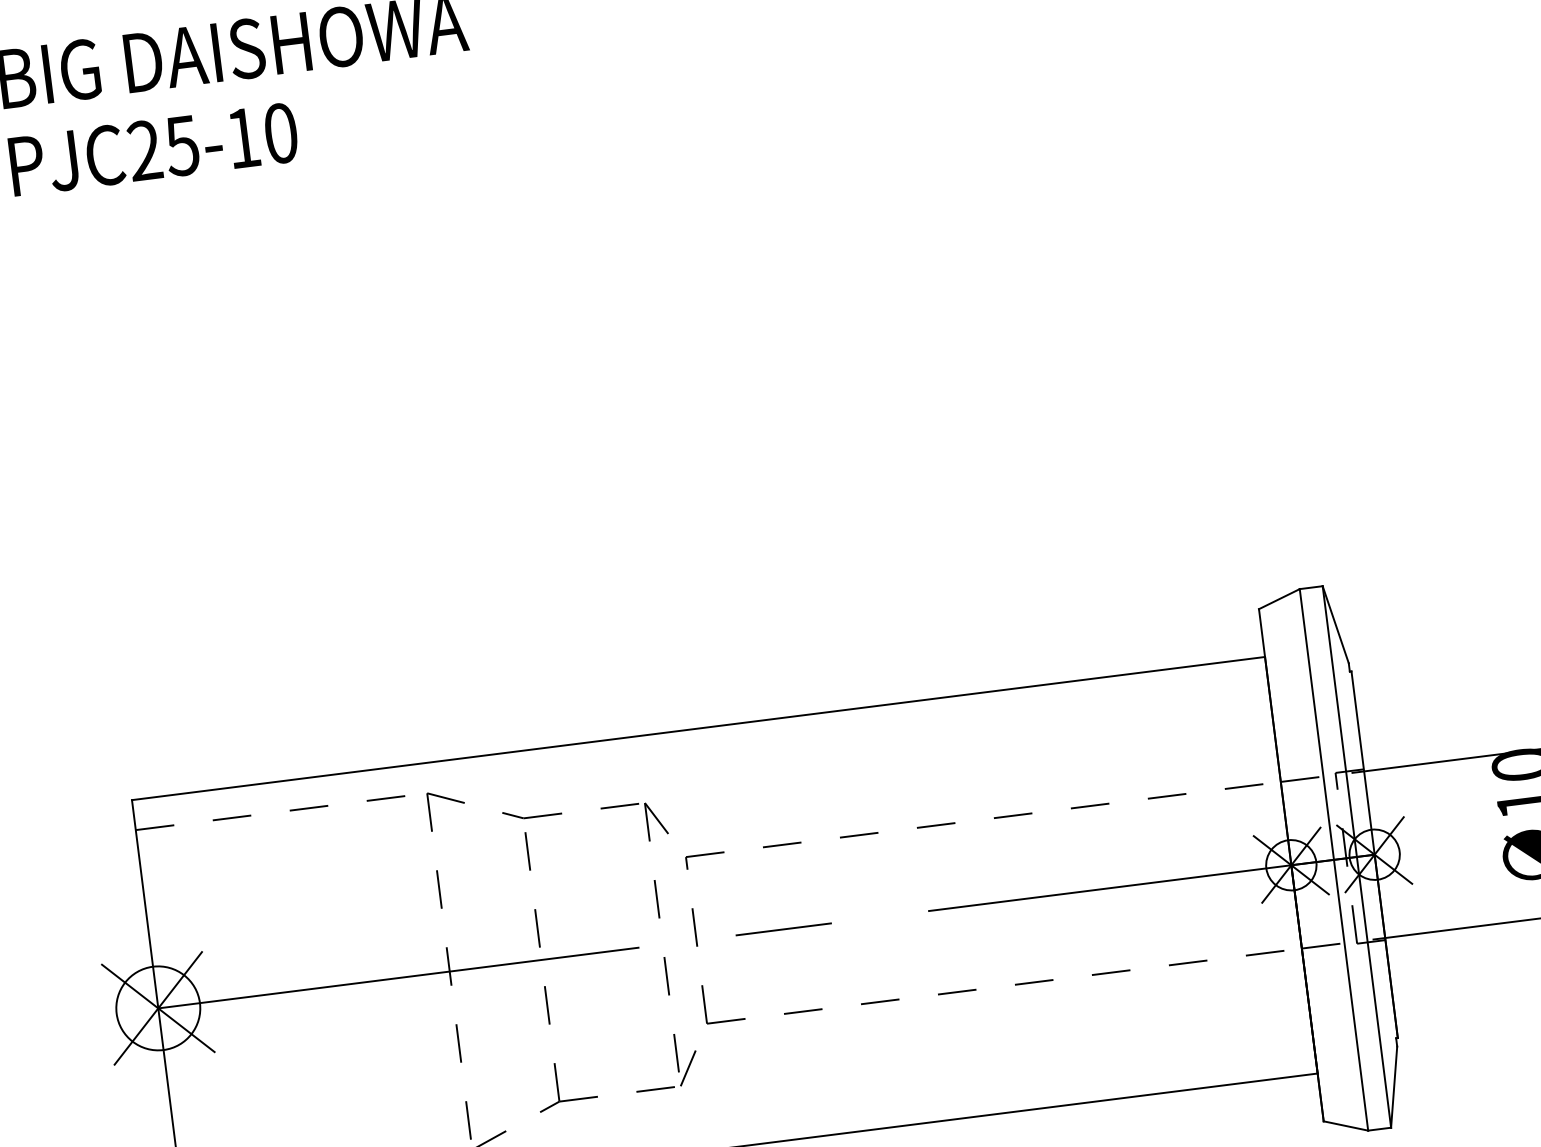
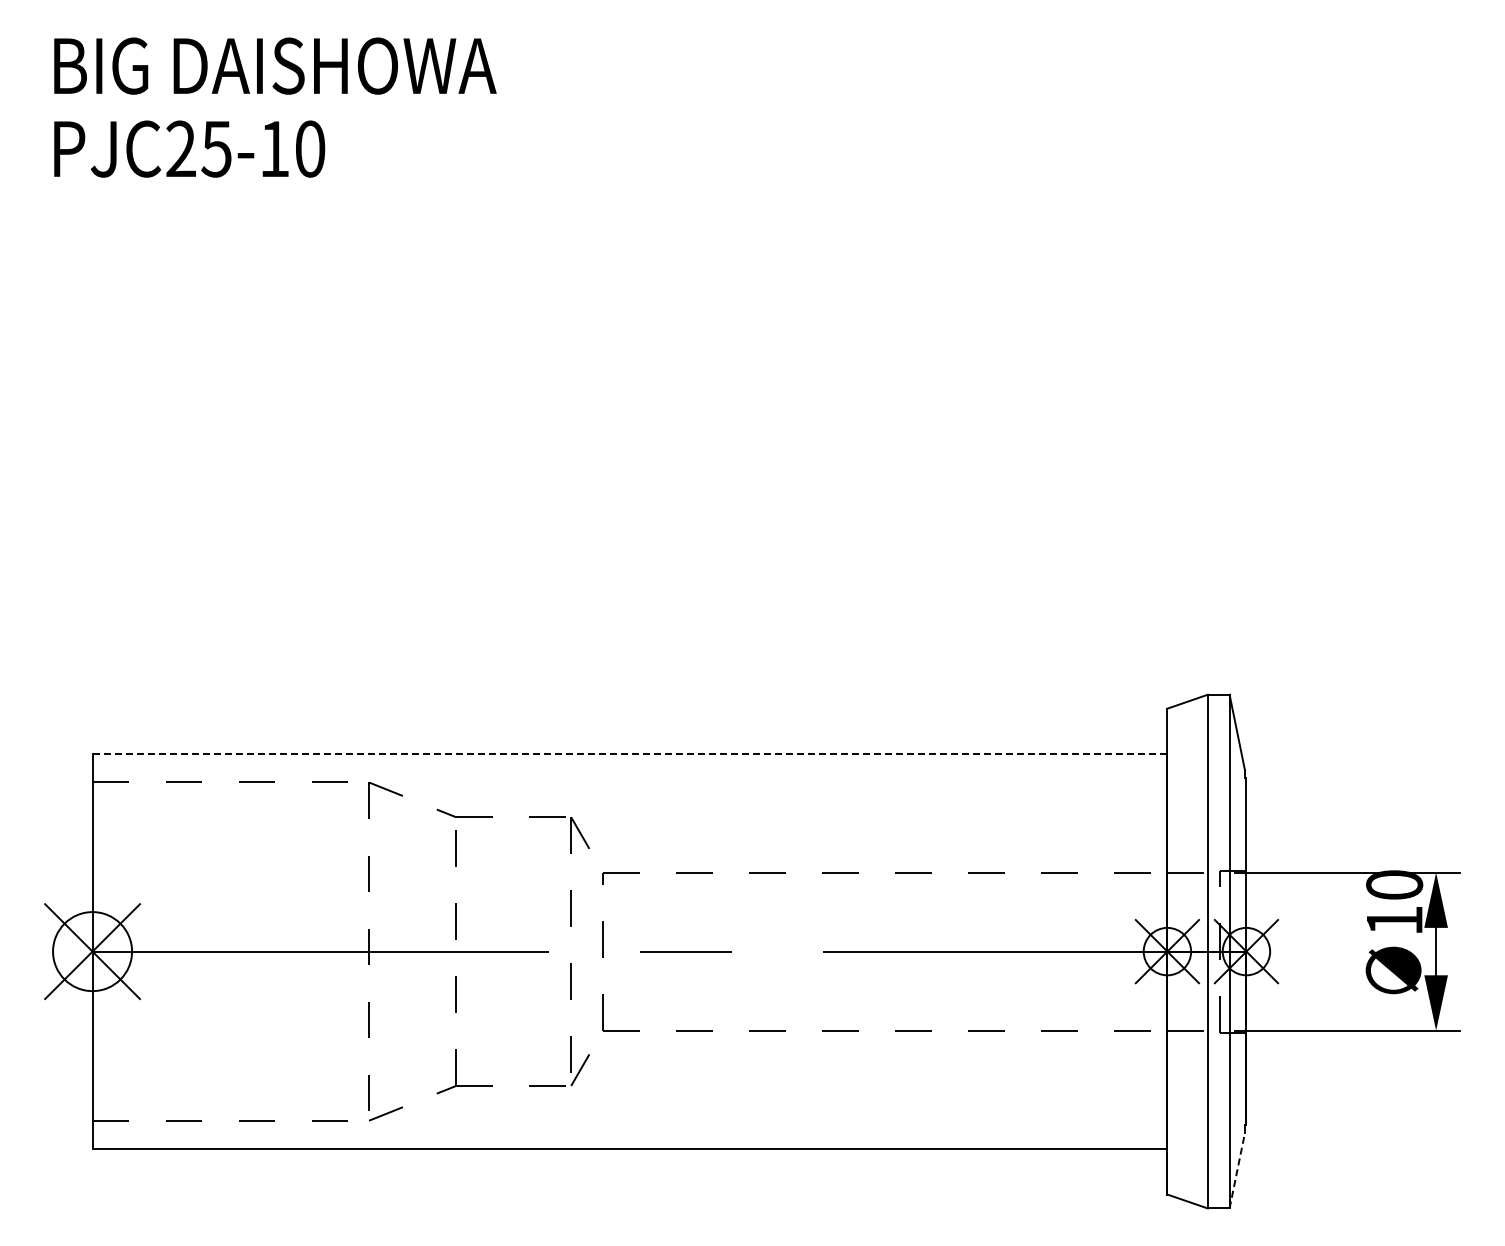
line: (699, 728) -> (630, 754), solid -> dashed
line: (1394, 1086) -> (1237, 1170), solid -> dashed

